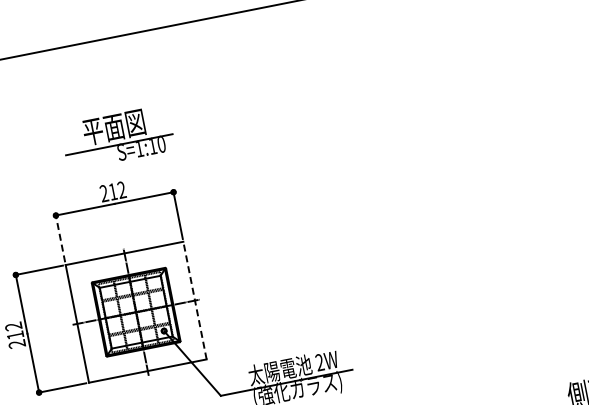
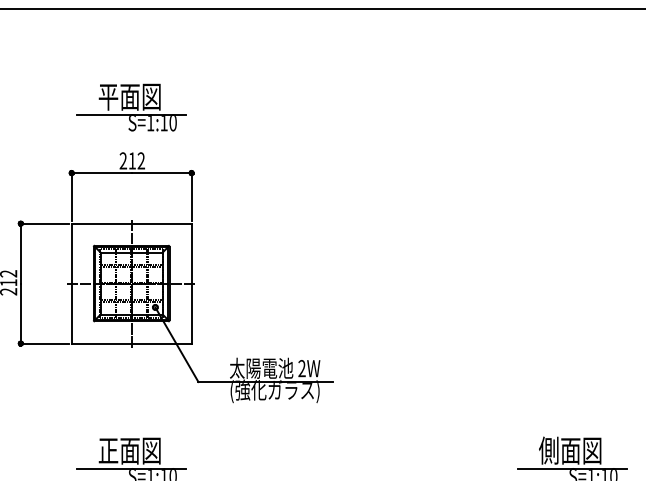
part: (117, 137) -> (131, 107), moved
line: (60, 237) -> (71, 195), dashed -> solid
line: (194, 300) -> (191, 283), dashed -> solid

